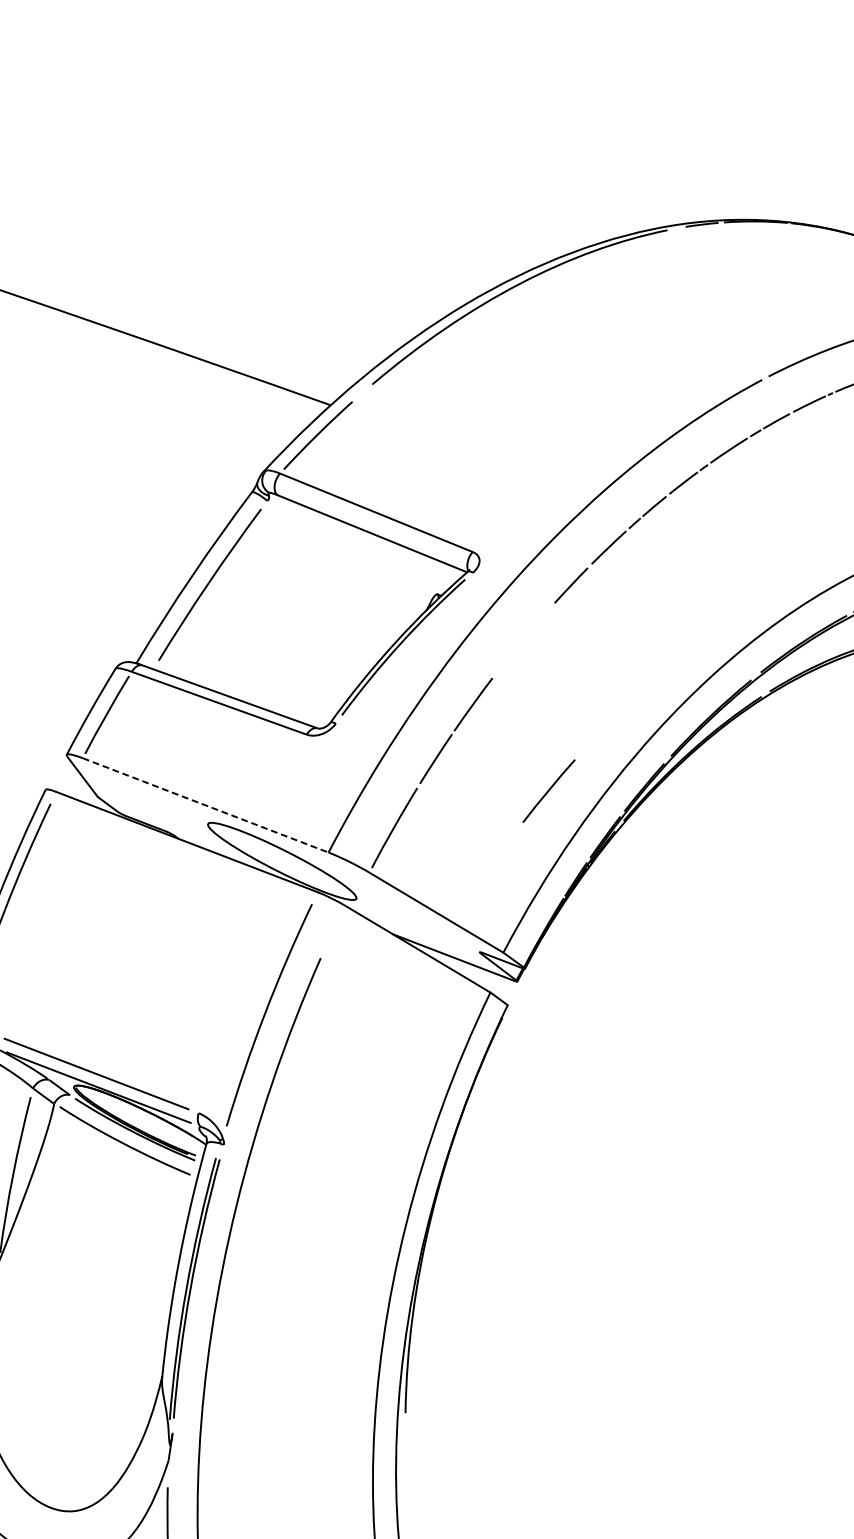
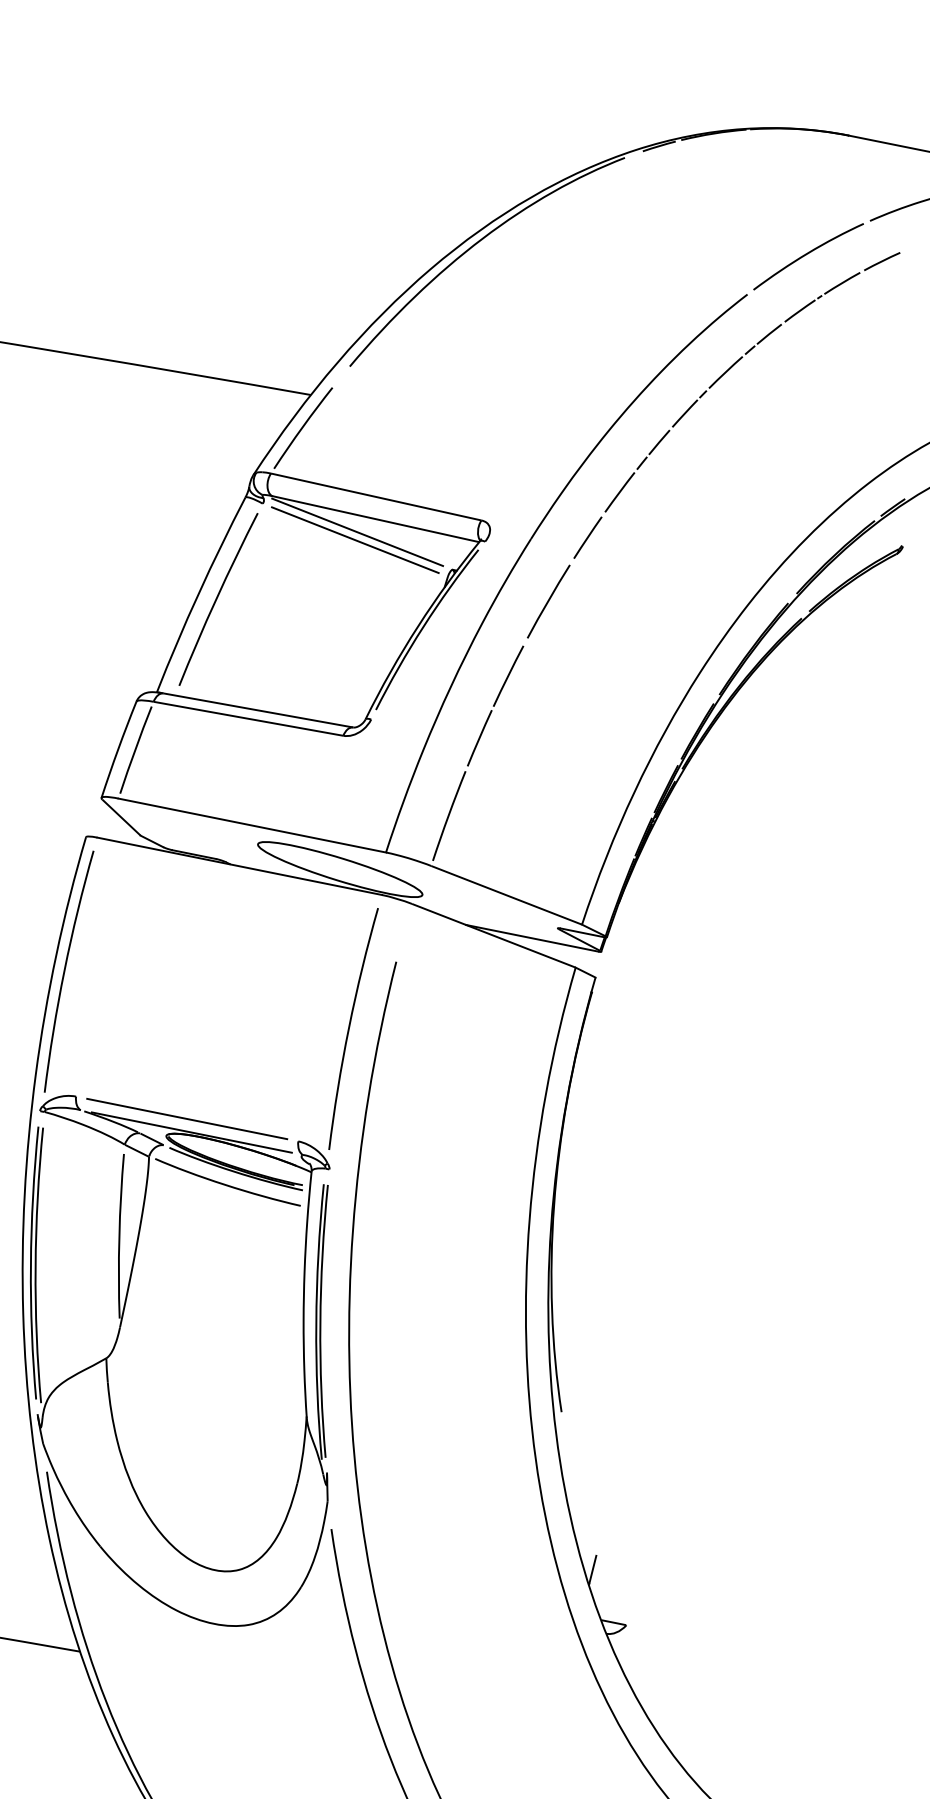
line: (352, 543) -> (357, 532), added
line: (349, 550) -> (355, 540), added
line: (548, 790) -> (548, 601), moved
line: (205, 805) -> (252, 825), dashed -> solid

